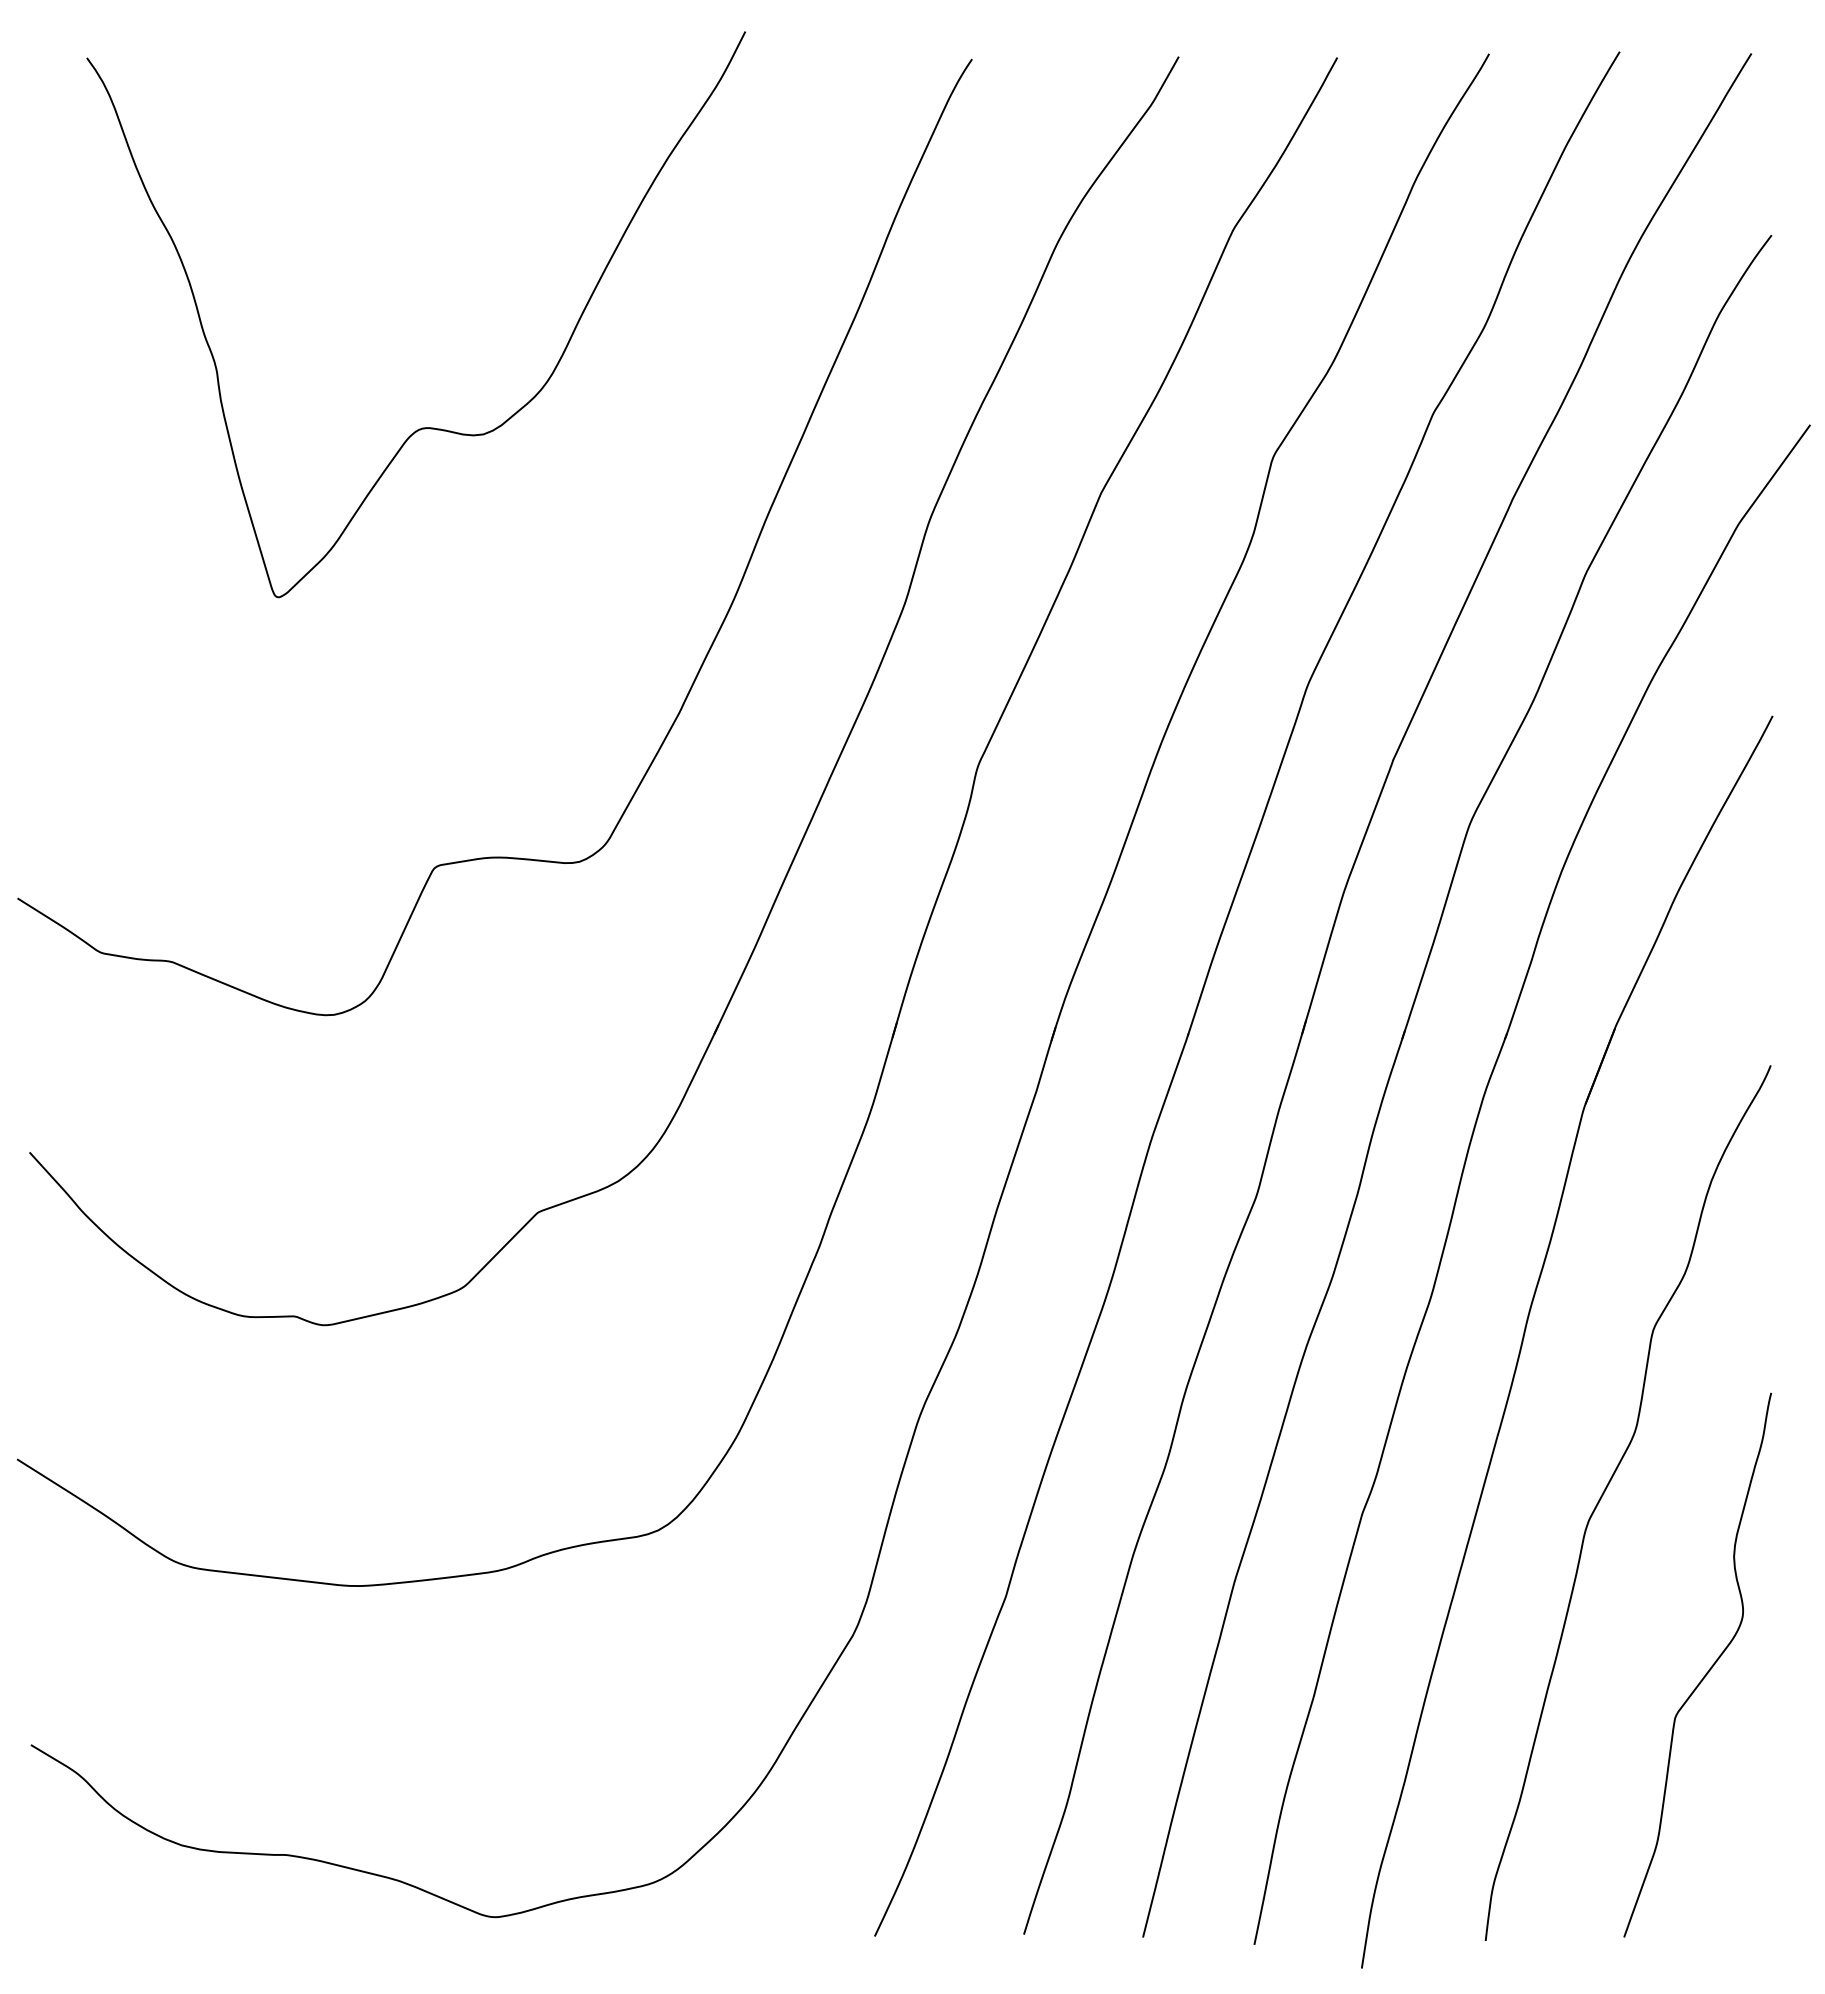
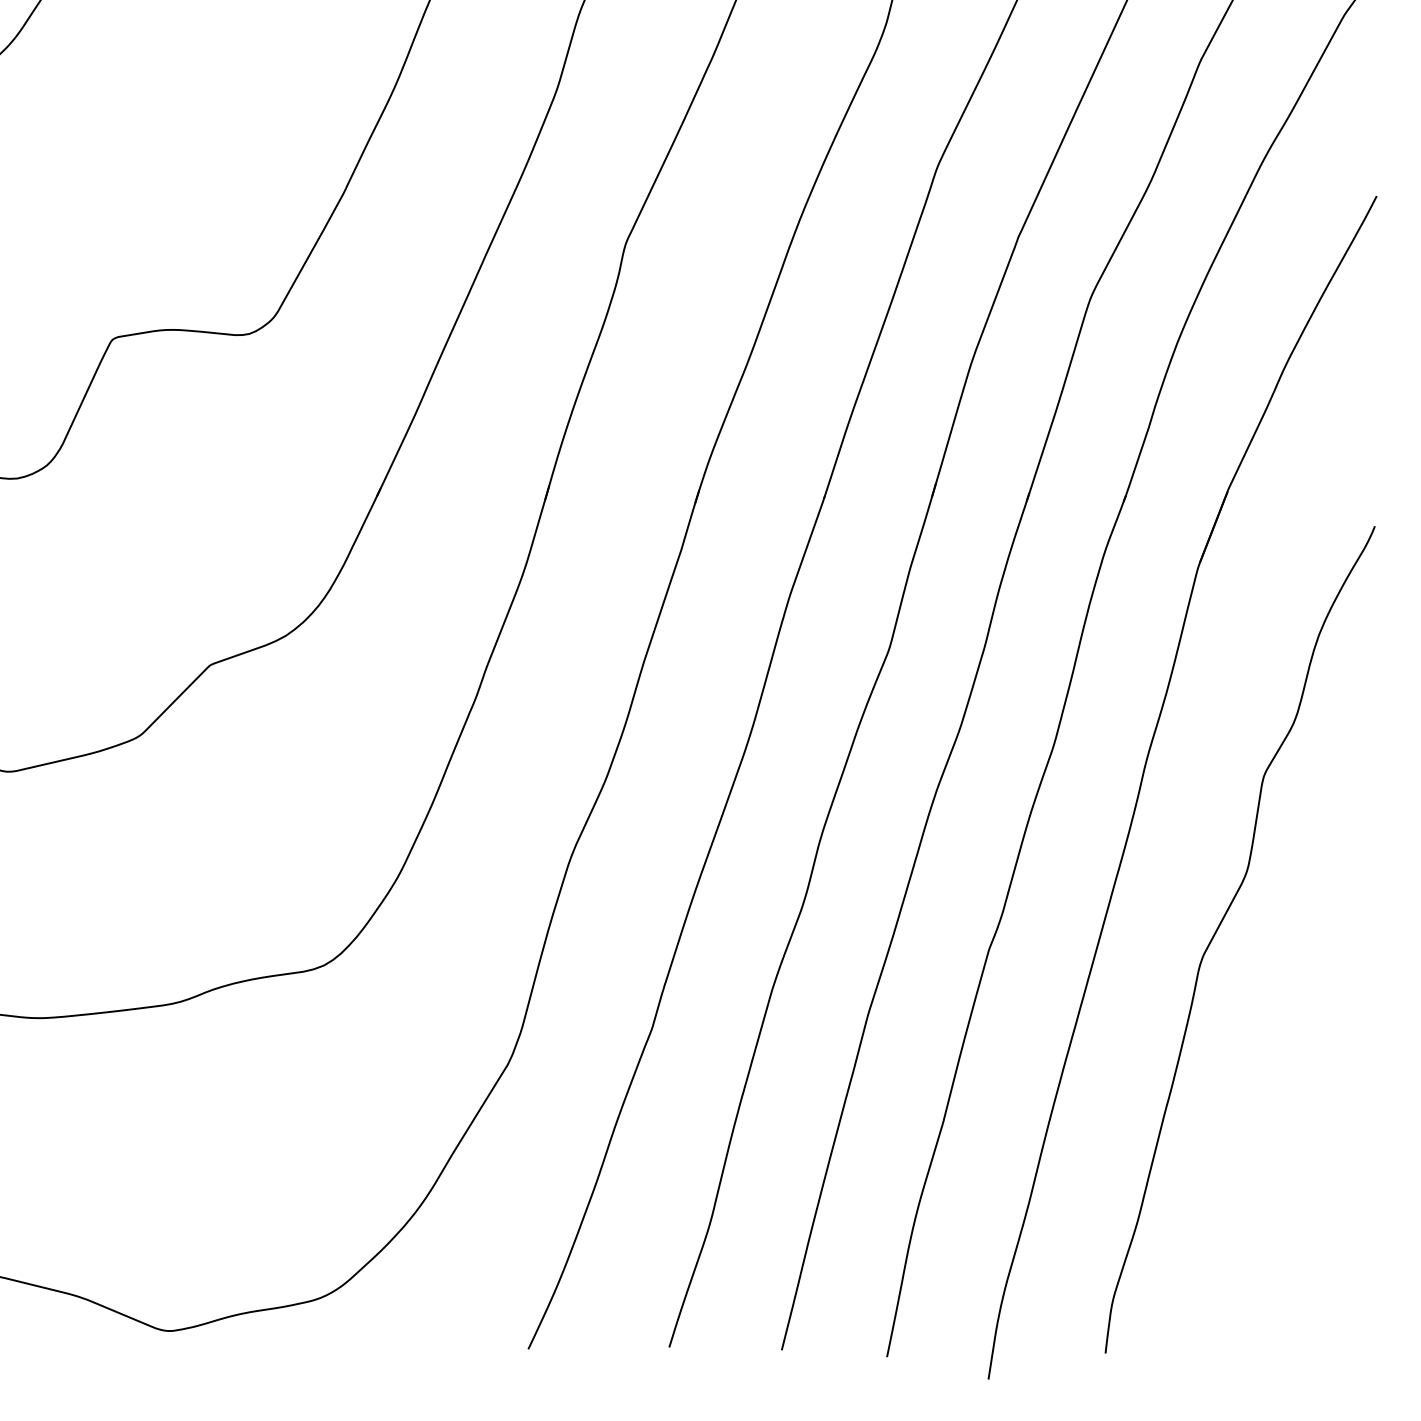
curve: (1706, 1672) -> (1314, 1099), removed

